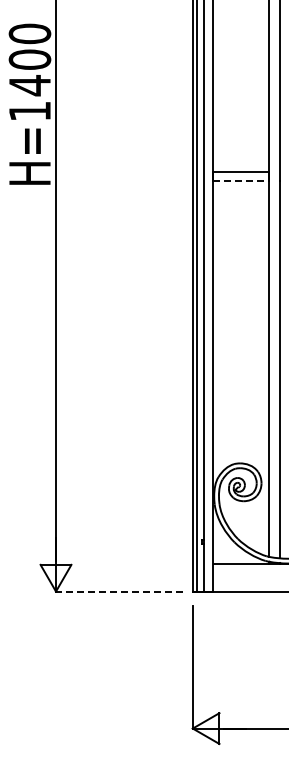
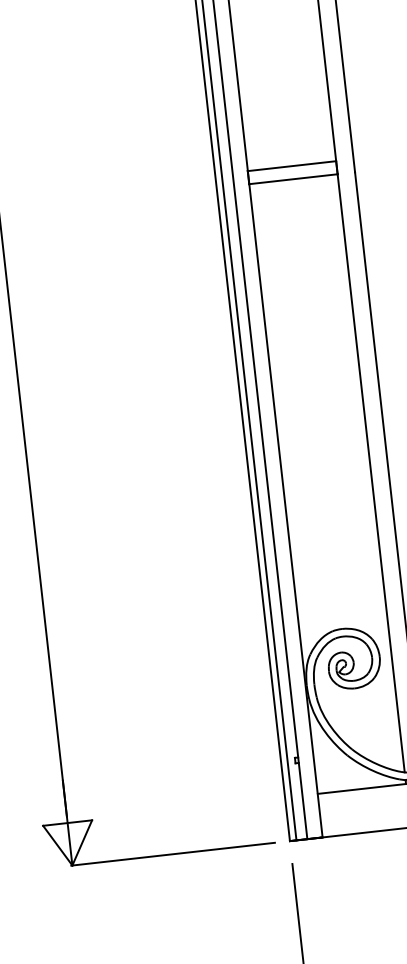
line: (241, 180) -> (293, 179), dashed -> solid
line: (118, 591) -> (171, 854), dashed -> solid

